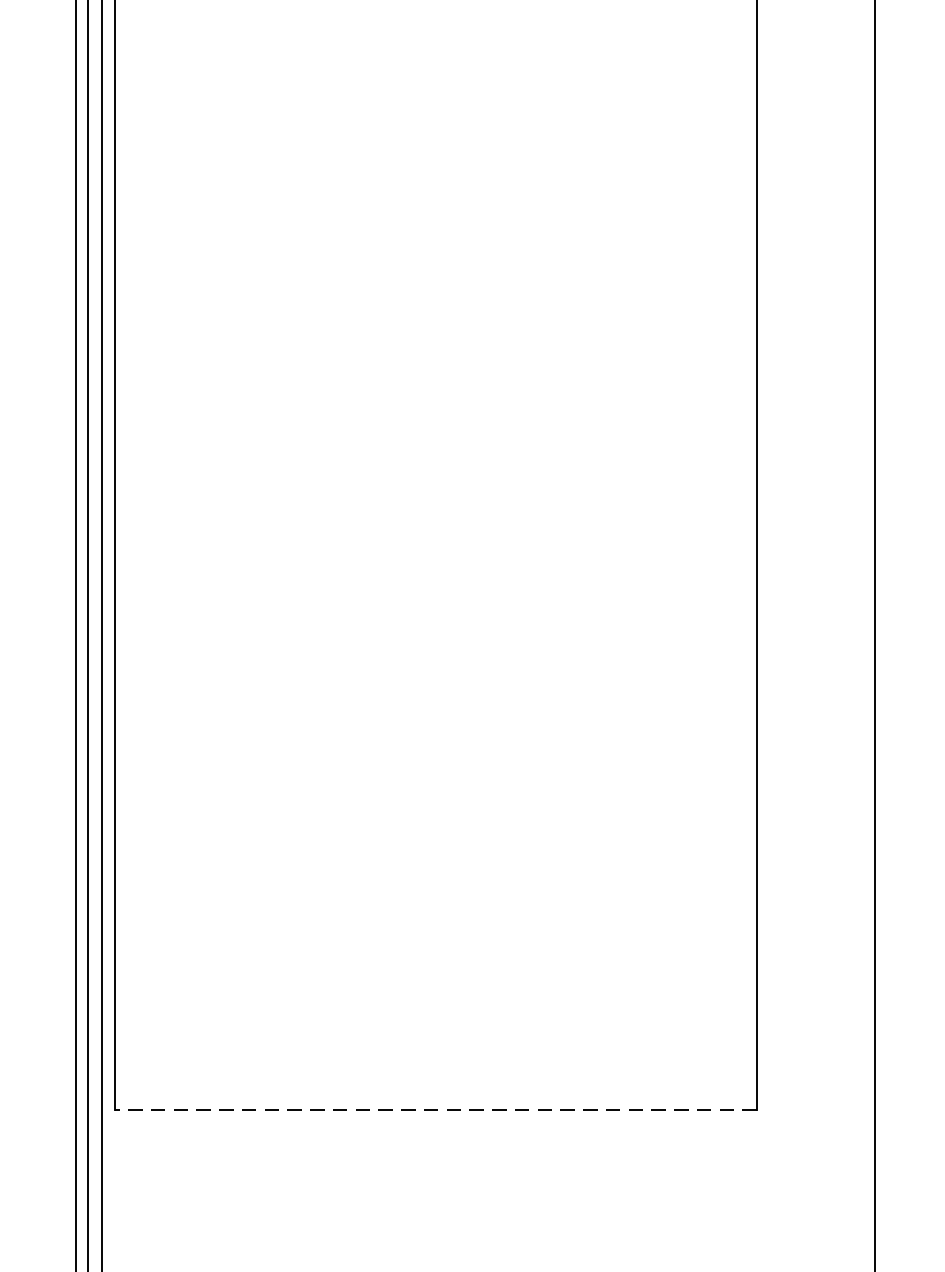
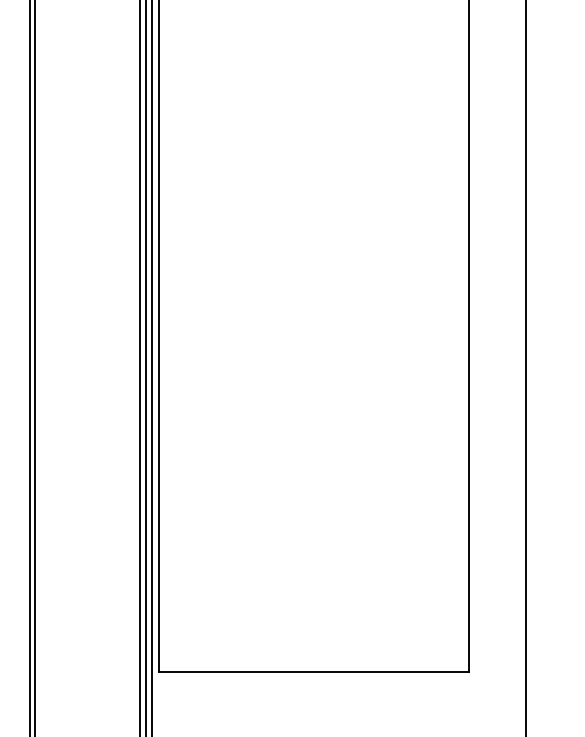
line: (435, 1109) -> (313, 671), dashed -> solid

